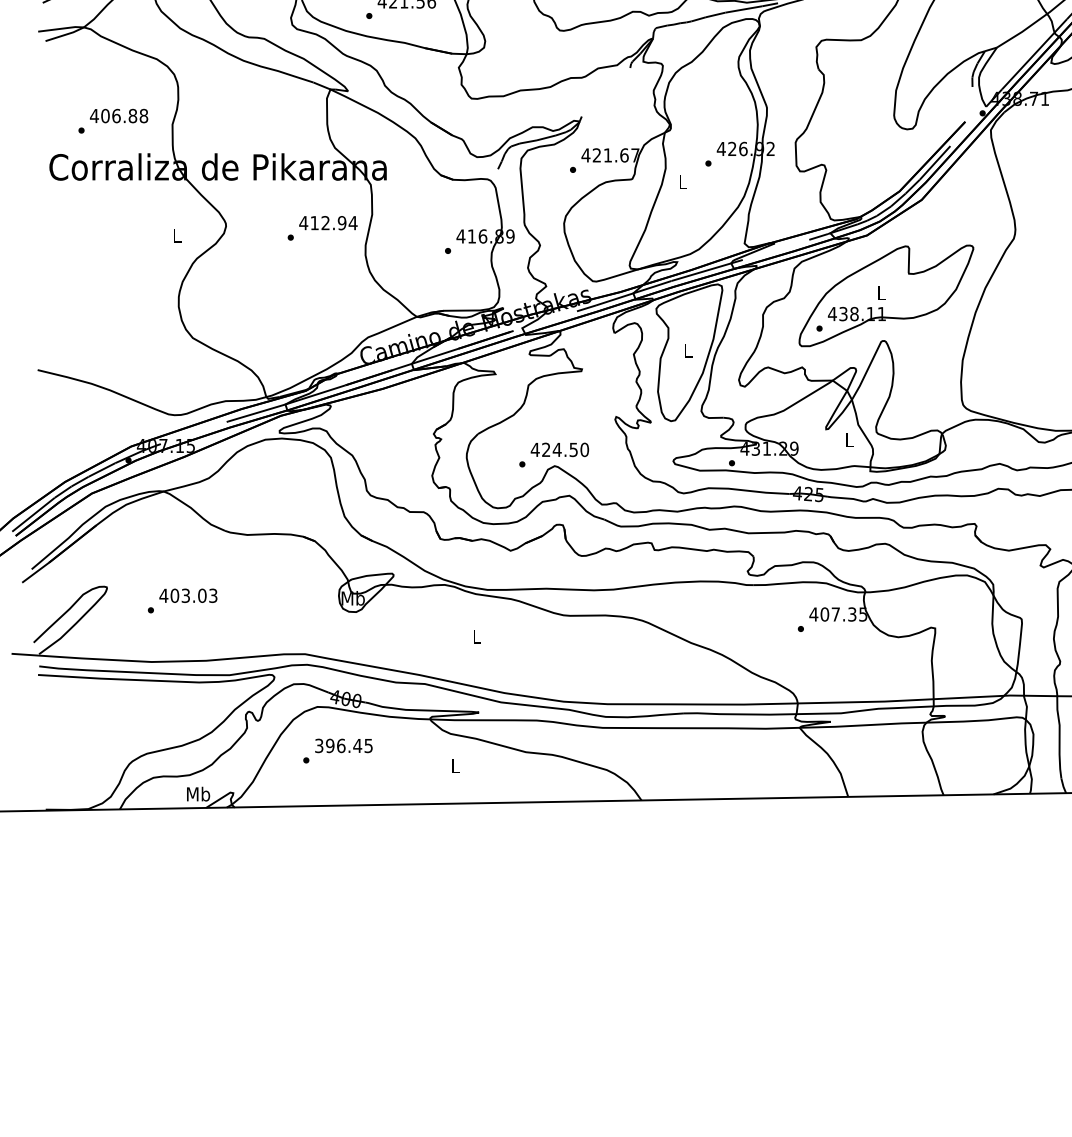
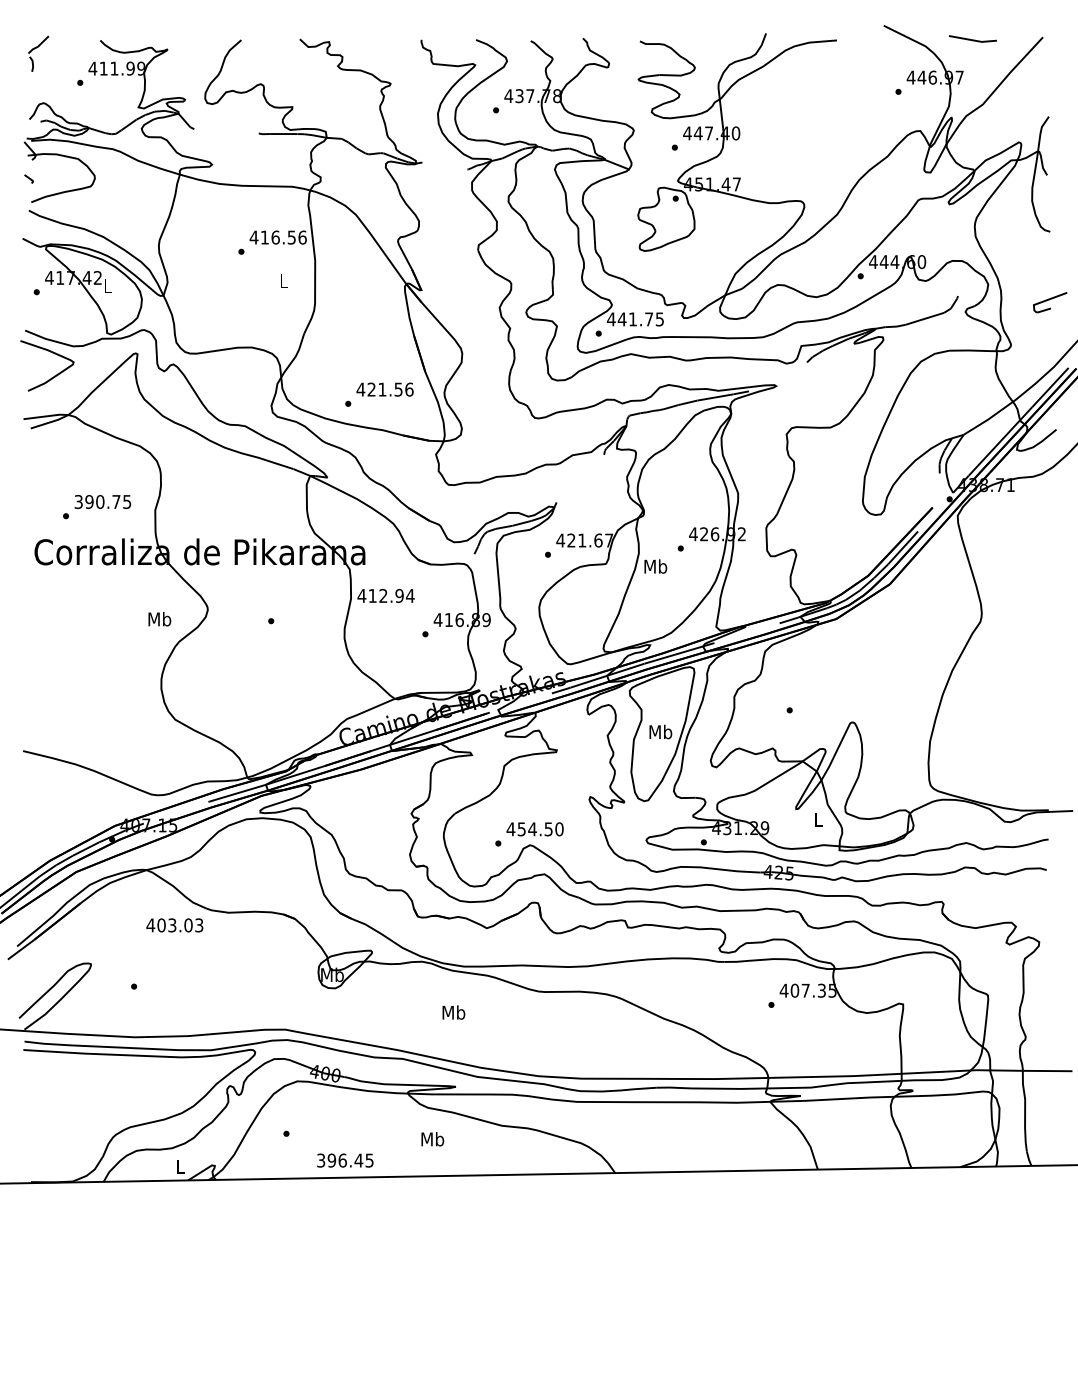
text: (118, 115) -> (102, 501), 406.88 -> 390.75
text: (682, 181) -> (655, 566), L -> Mb
text: (327, 222) -> (385, 595), moved
text: (176, 235) -> (159, 619), L -> Mb
part: (886, 296) -> (855, 678), removed
text: (687, 350) -> (660, 731), L -> Mb
text: (546, 450) -> (521, 829), 424.50 -> 454.50
text: (188, 595) -> (174, 925), moved
text: (476, 636) -> (453, 1012), L -> Mb
text: (344, 745) -> (345, 1160), moved
text: (455, 766) -> (432, 1139), L -> Mb
text: (198, 793) -> (180, 1166), Mb -> L

